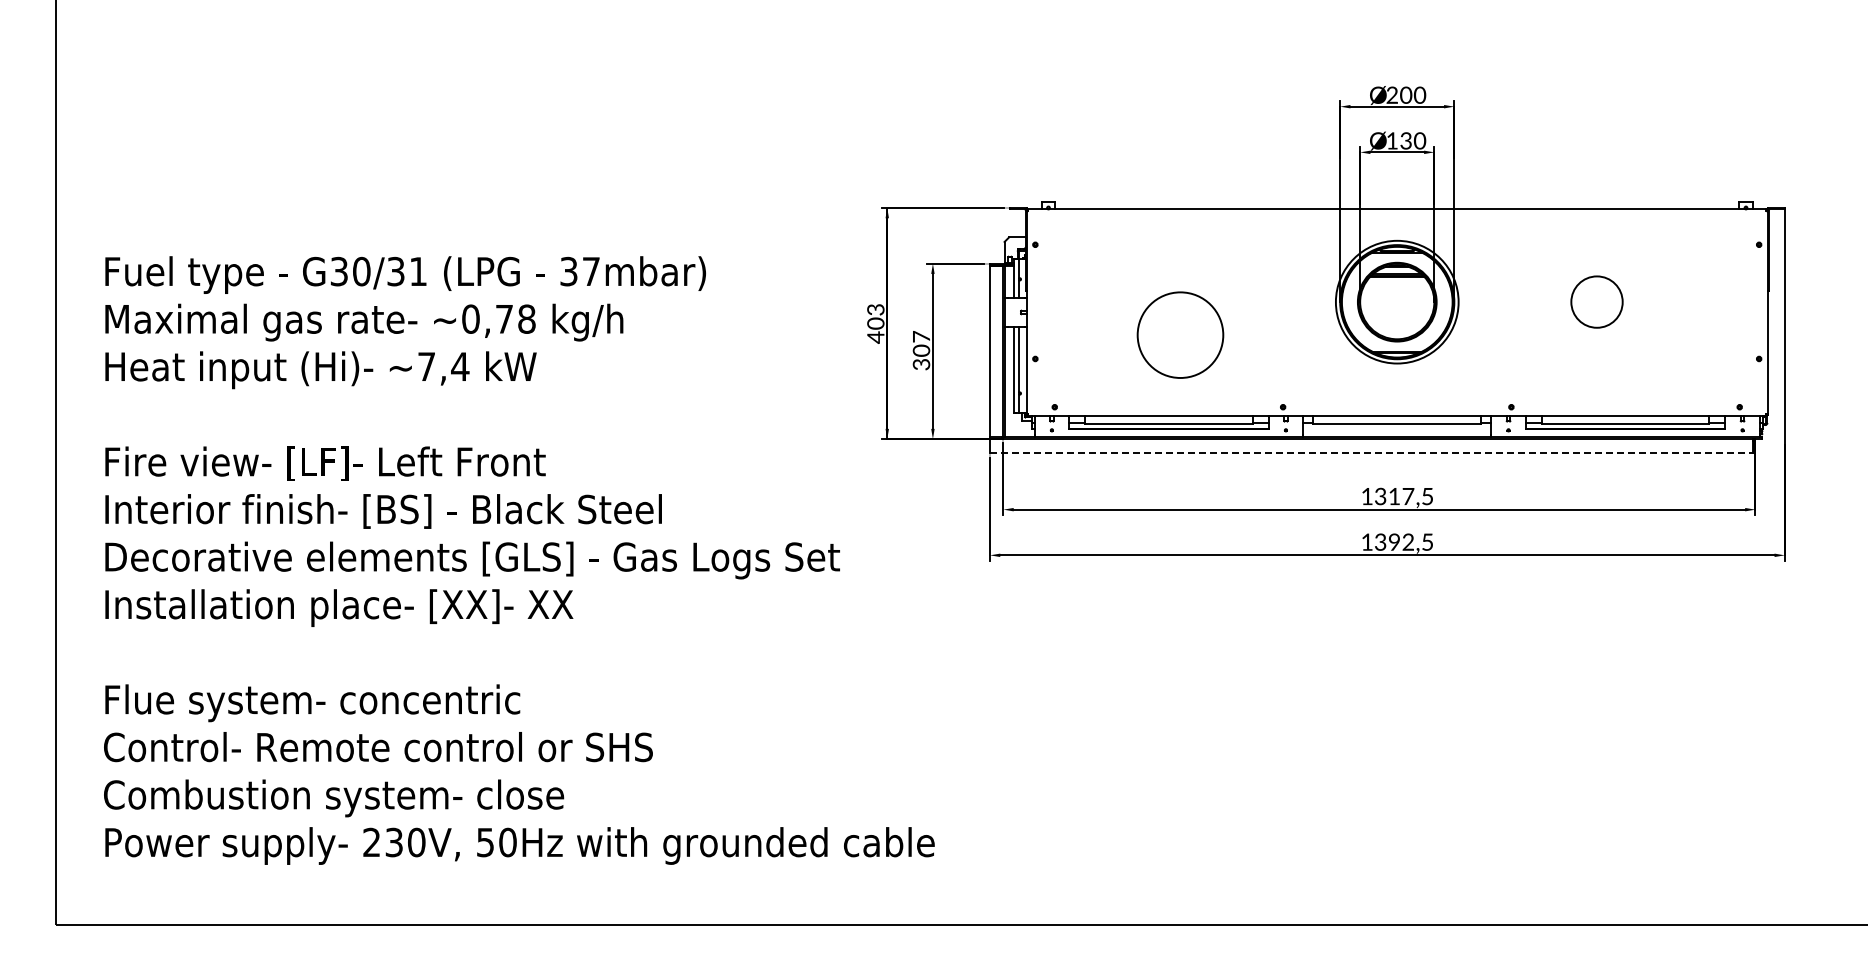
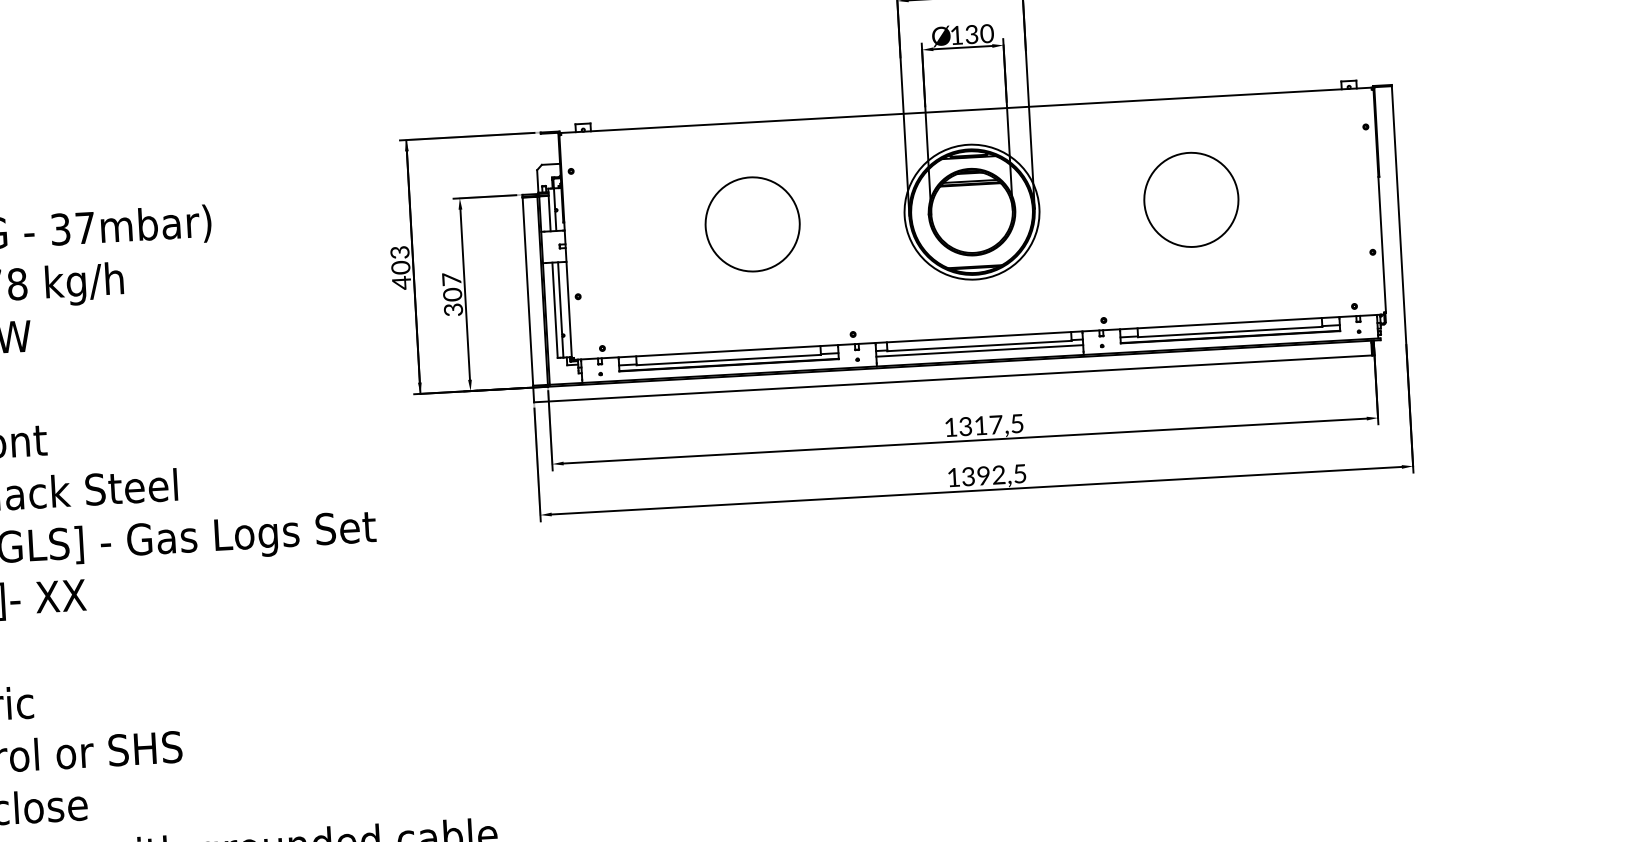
circle: (1596, 301) -> (1190, 199), size x1.67
circle: (1180, 334) -> (752, 223), moved
line: (1397, 428) -> (980, 350), added
line: (1371, 452) -> (952, 378), dashed -> solid

